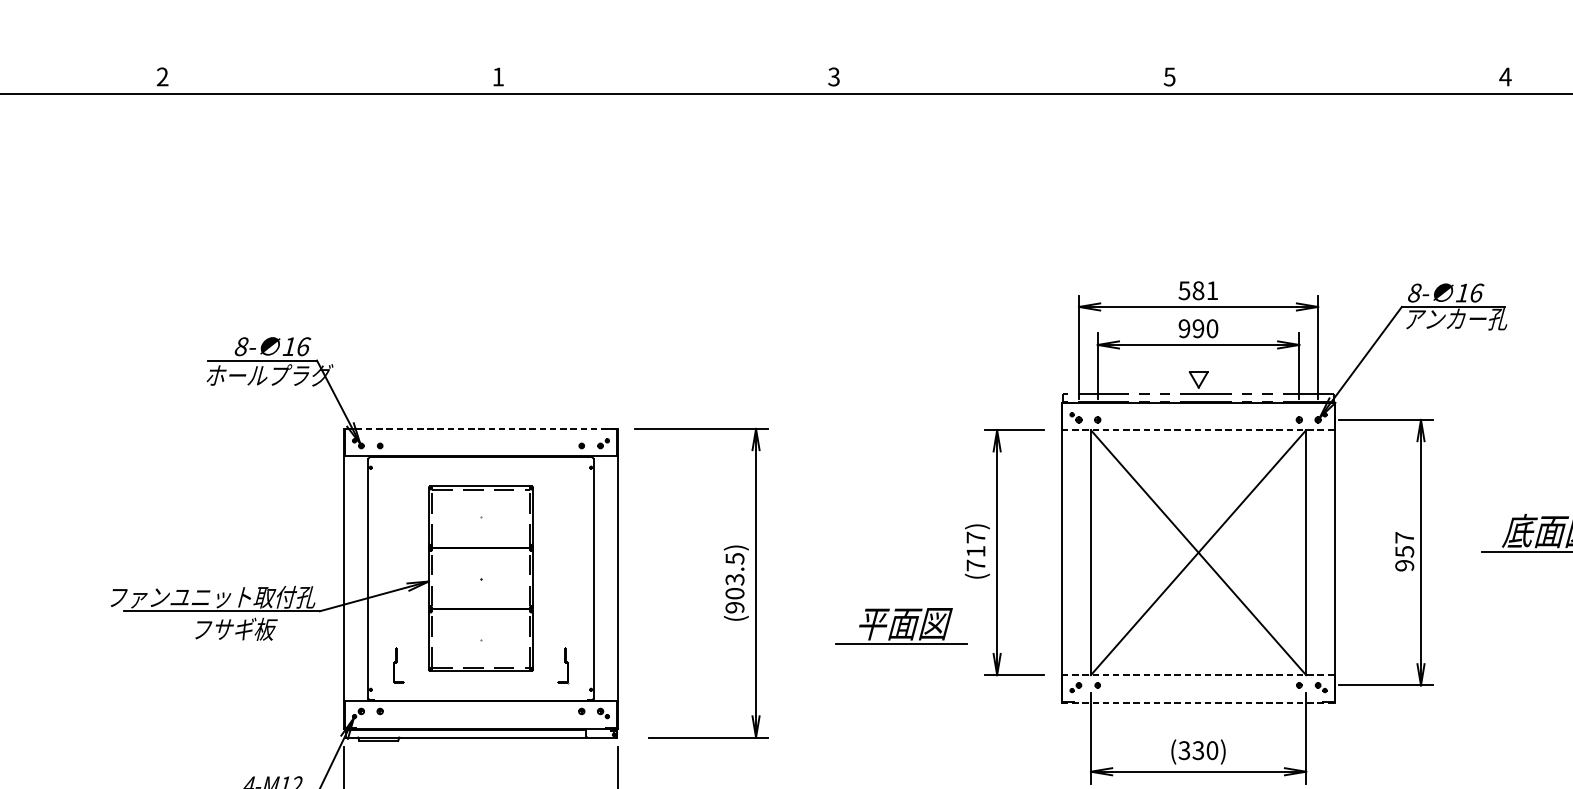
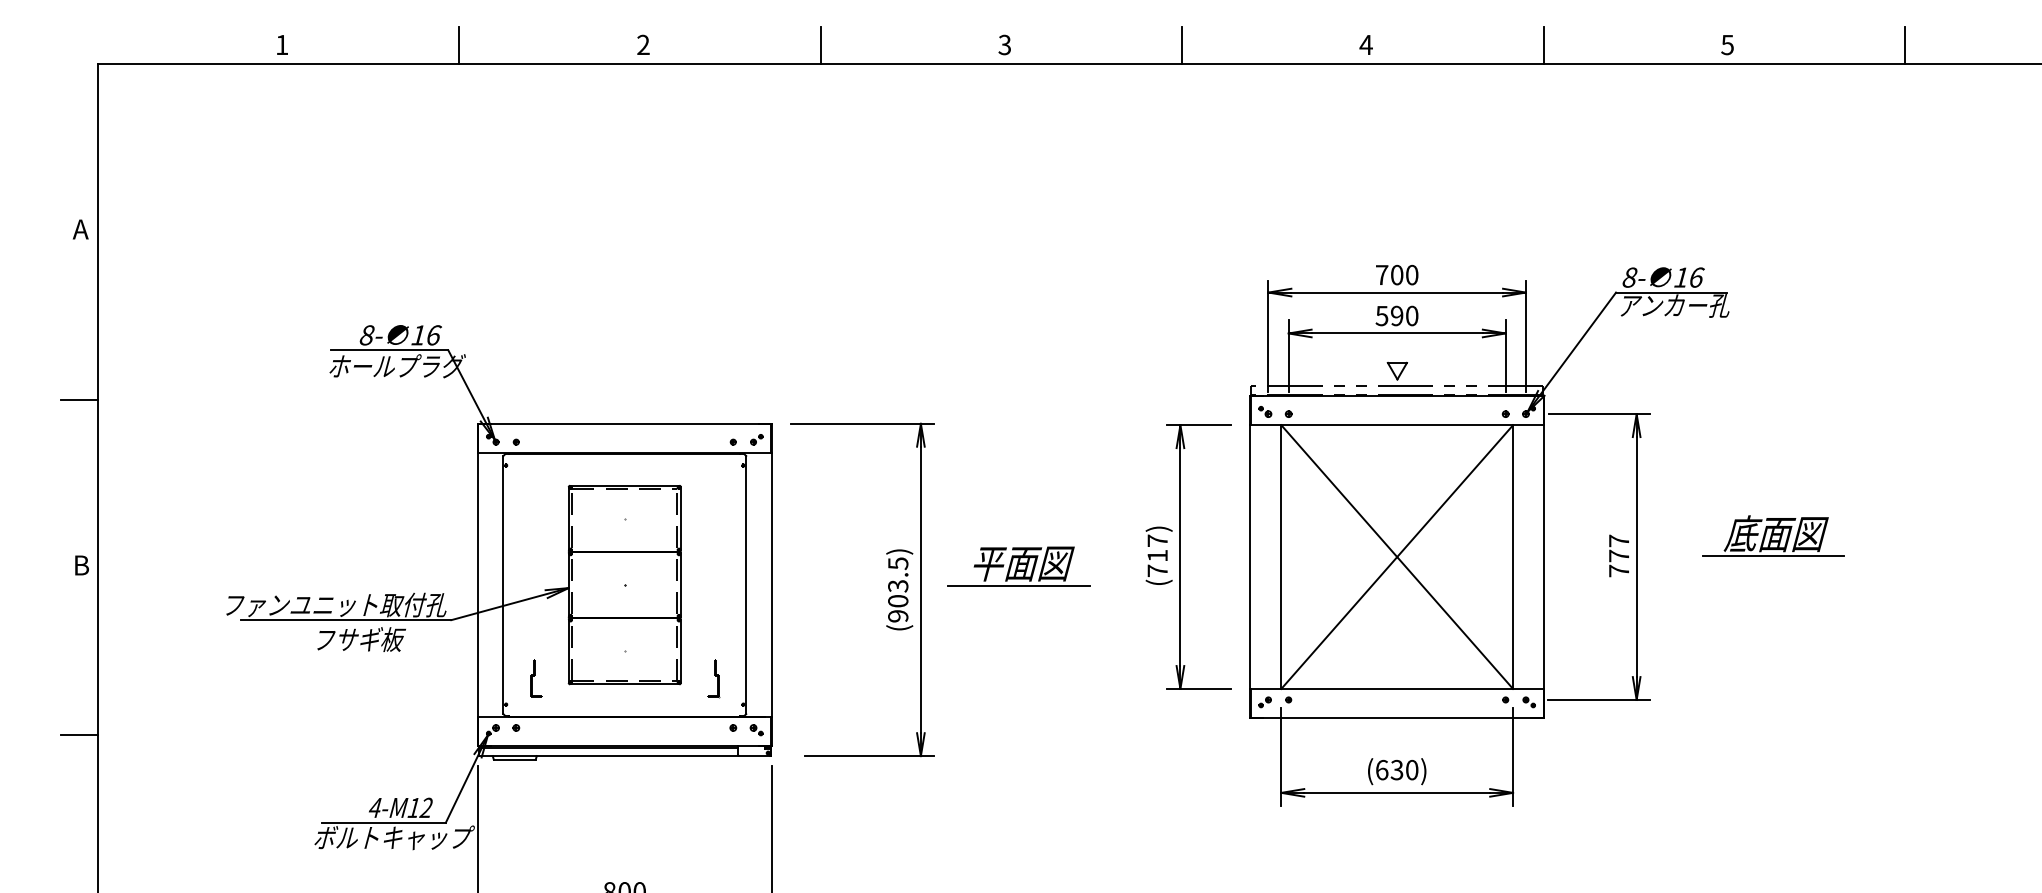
text: (162, 76) -> (282, 44), 2 -> 1
line: (327, 76) -> (459, 44), added
text: (498, 76) -> (643, 44), 1 -> 2
line: (662, 76) -> (820, 44), added
line: (999, 76) -> (1182, 44), added
line: (1334, 76) -> (1543, 44), added
text: (1169, 77) -> (1365, 45), 5 -> 4
text: (1505, 77) -> (1727, 45), 4 -> 5
text: (1197, 290) -> (1396, 274), 581 -> 700
text: (1183, 328) -> (1381, 315), 990 -> 590
line: (480, 428) -> (624, 423), dashed -> solid
line: (1198, 430) -> (1397, 425), dashed -> solid
text: (1404, 558) -> (1618, 563), 957 -> 777
part: (900, 626) -> (1018, 566), moved
line: (1198, 674) -> (1397, 688), dashed -> solid
line: (1198, 702) -> (1397, 718), dashed -> solid
text: (1183, 750) -> (1381, 769), (330) -> (630)

